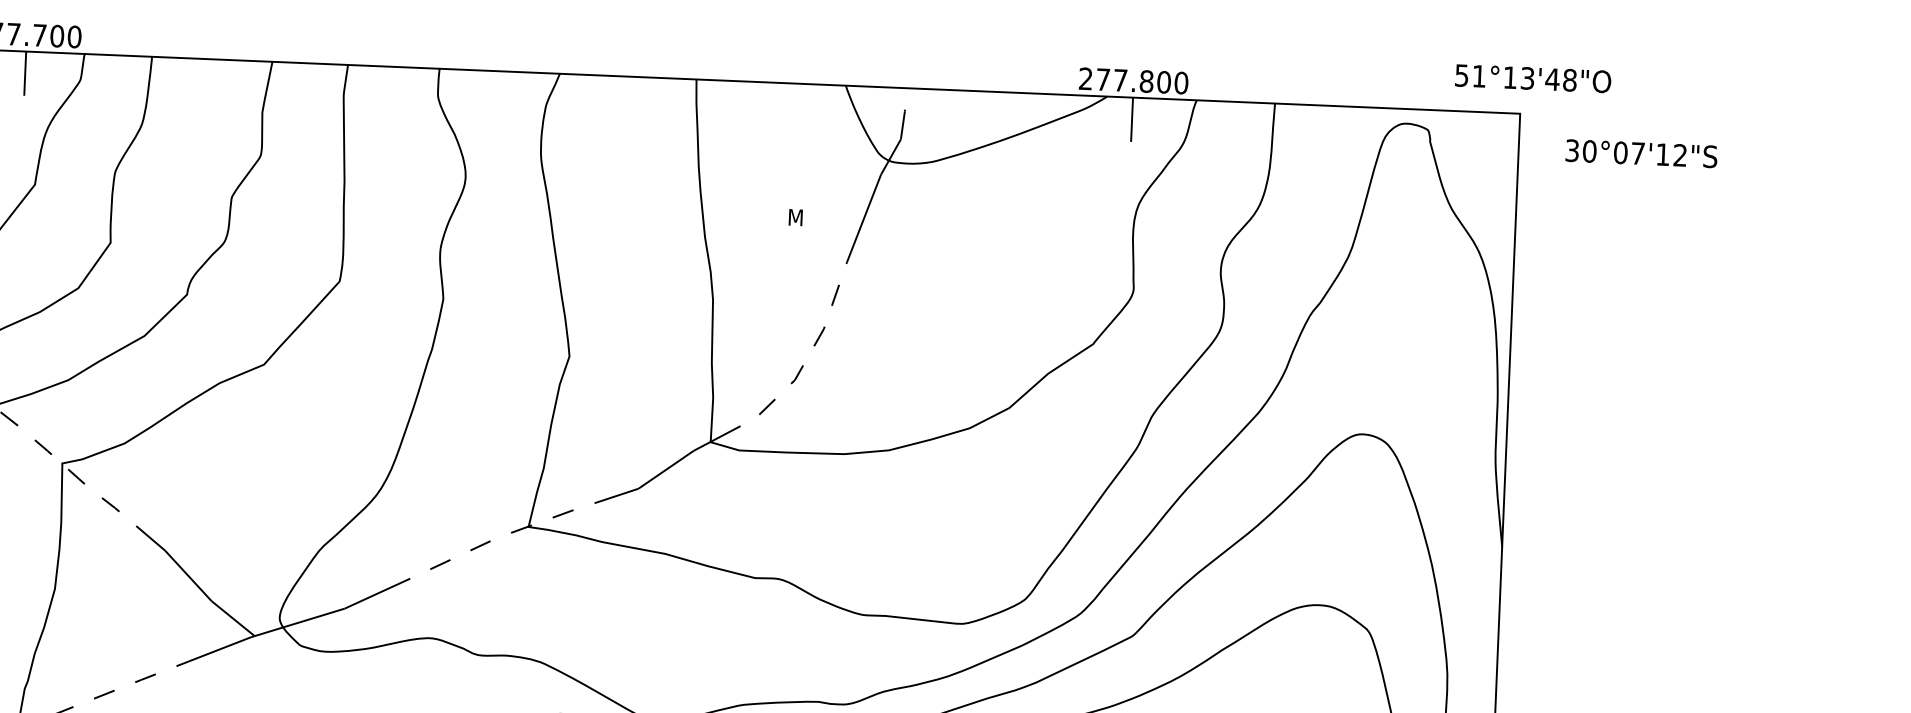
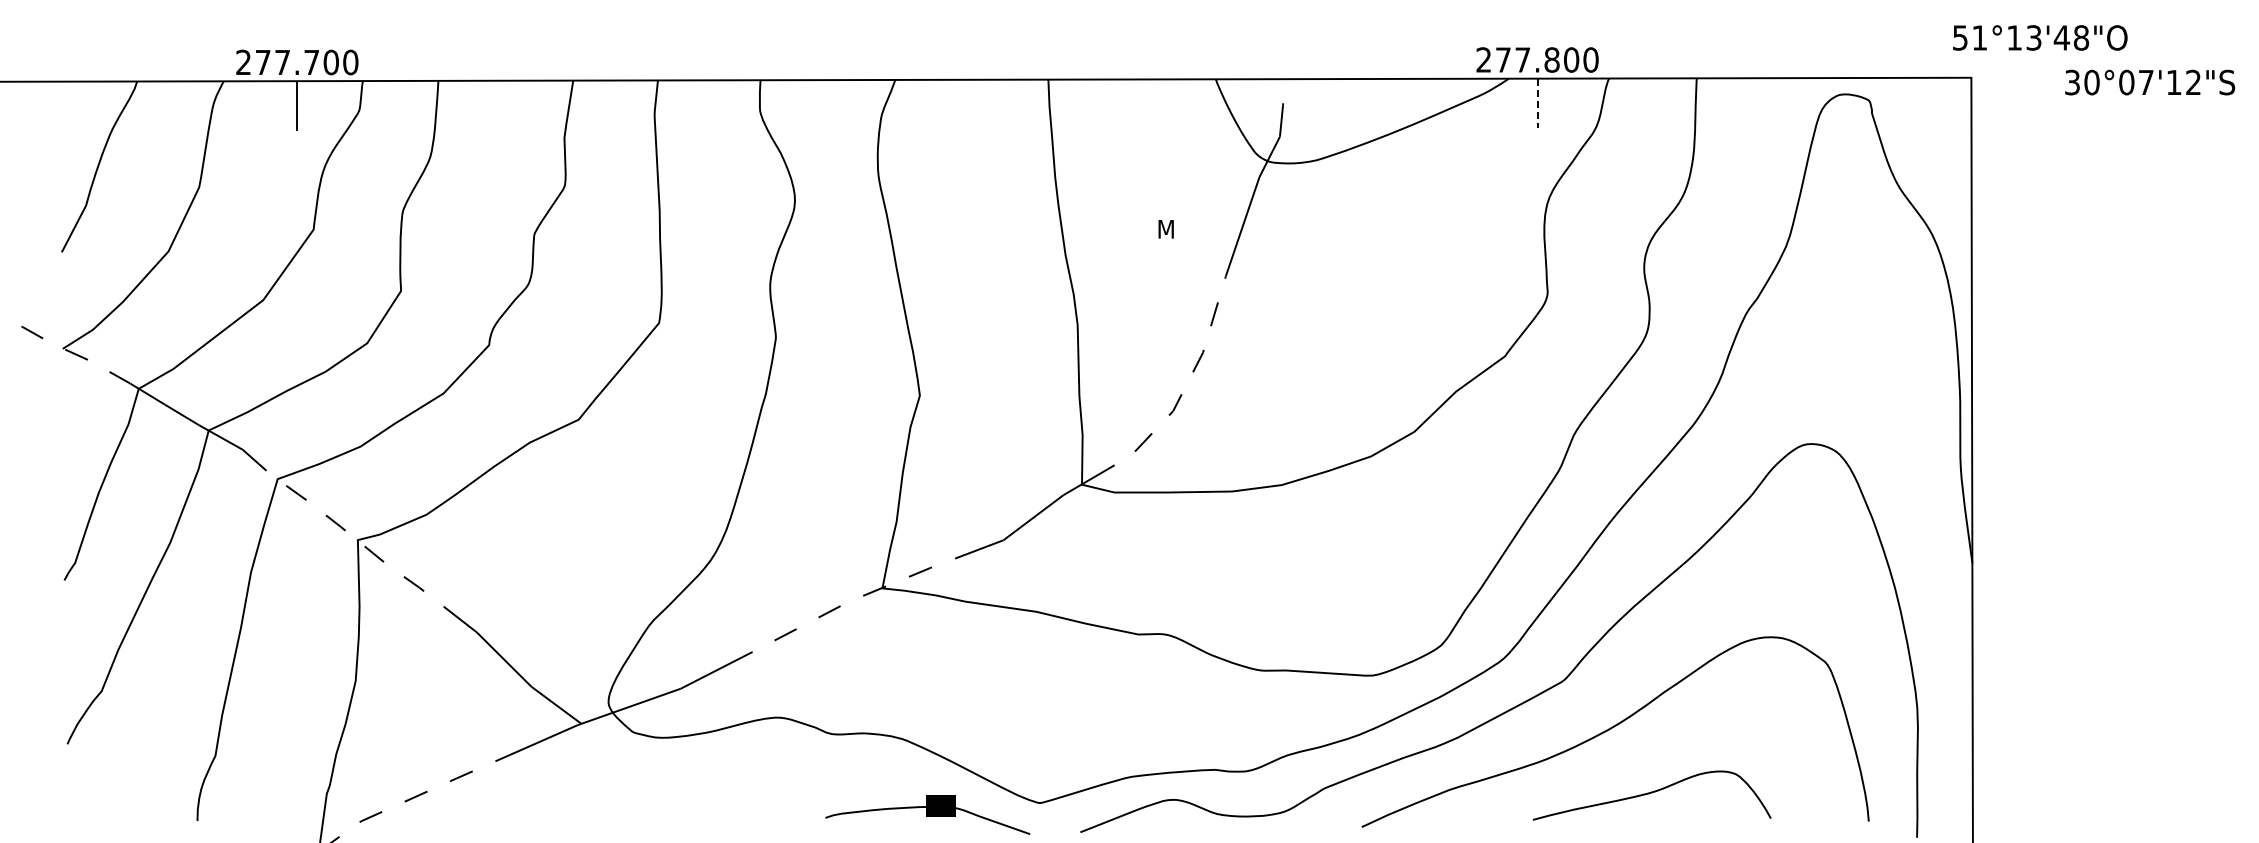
text: (1533, 78) -> (2040, 37), moved
line: (1132, 119) -> (1537, 103), solid -> dashed
text: (1641, 153) -> (2150, 82), moved

